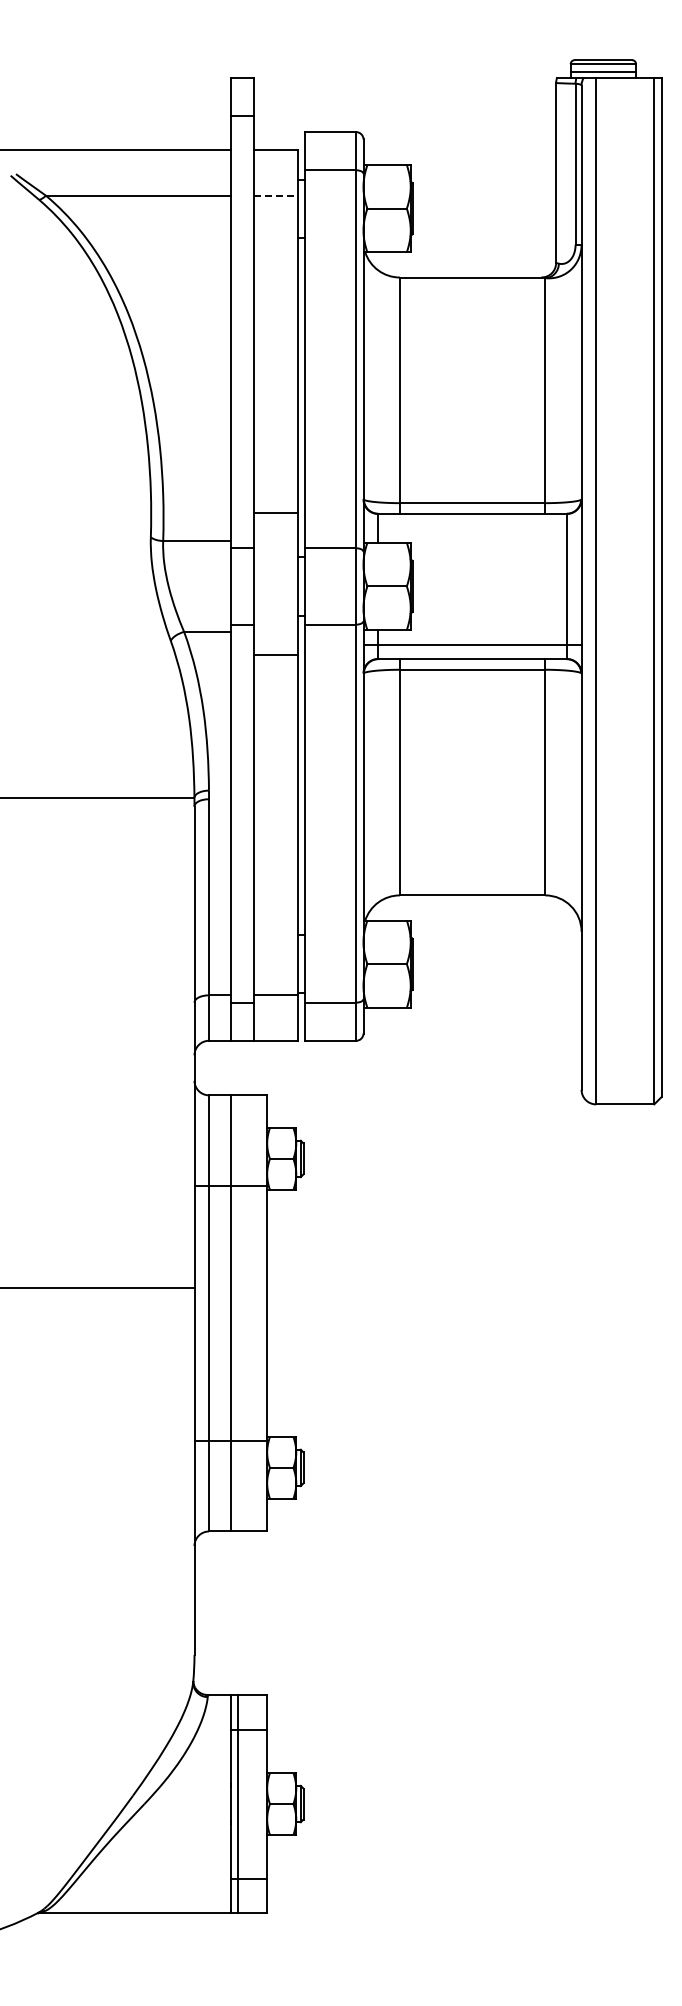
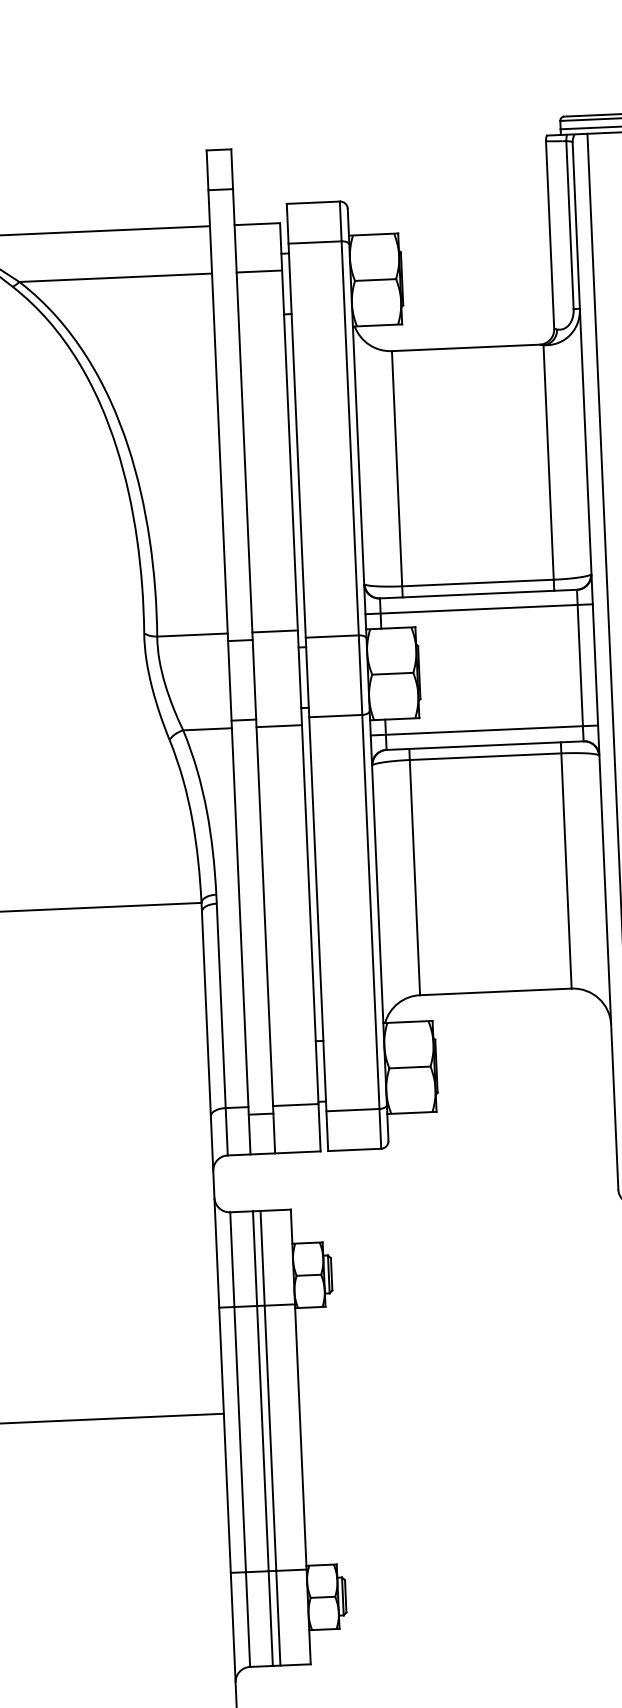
line: (276, 195) -> (259, 271), dashed -> solid
line: (276, 513) -> (275, 631), moved
line: (472, 528) -> (479, 609), added
line: (276, 654) -> (279, 725), moved
line: (238, 1313) -> (270, 1438), added

